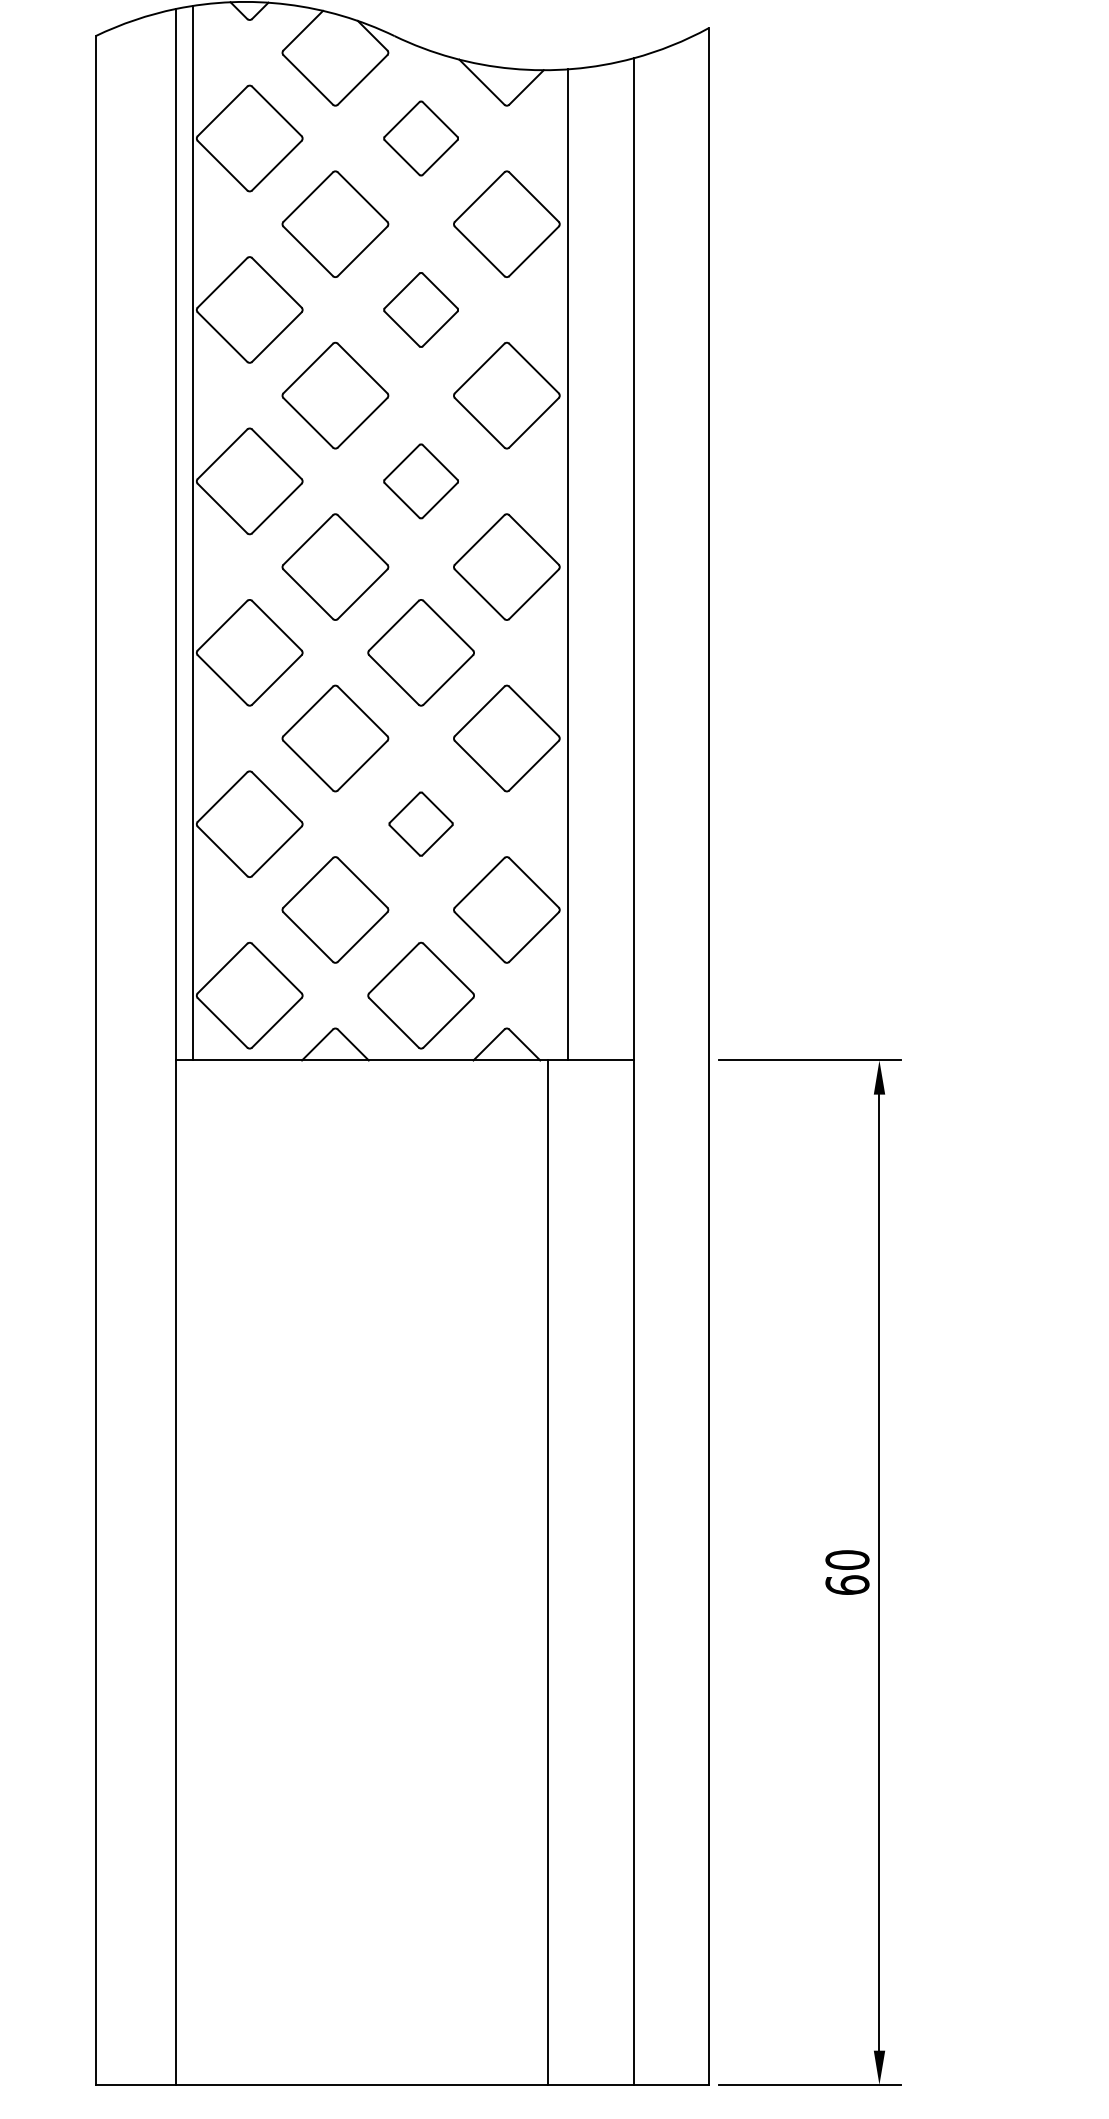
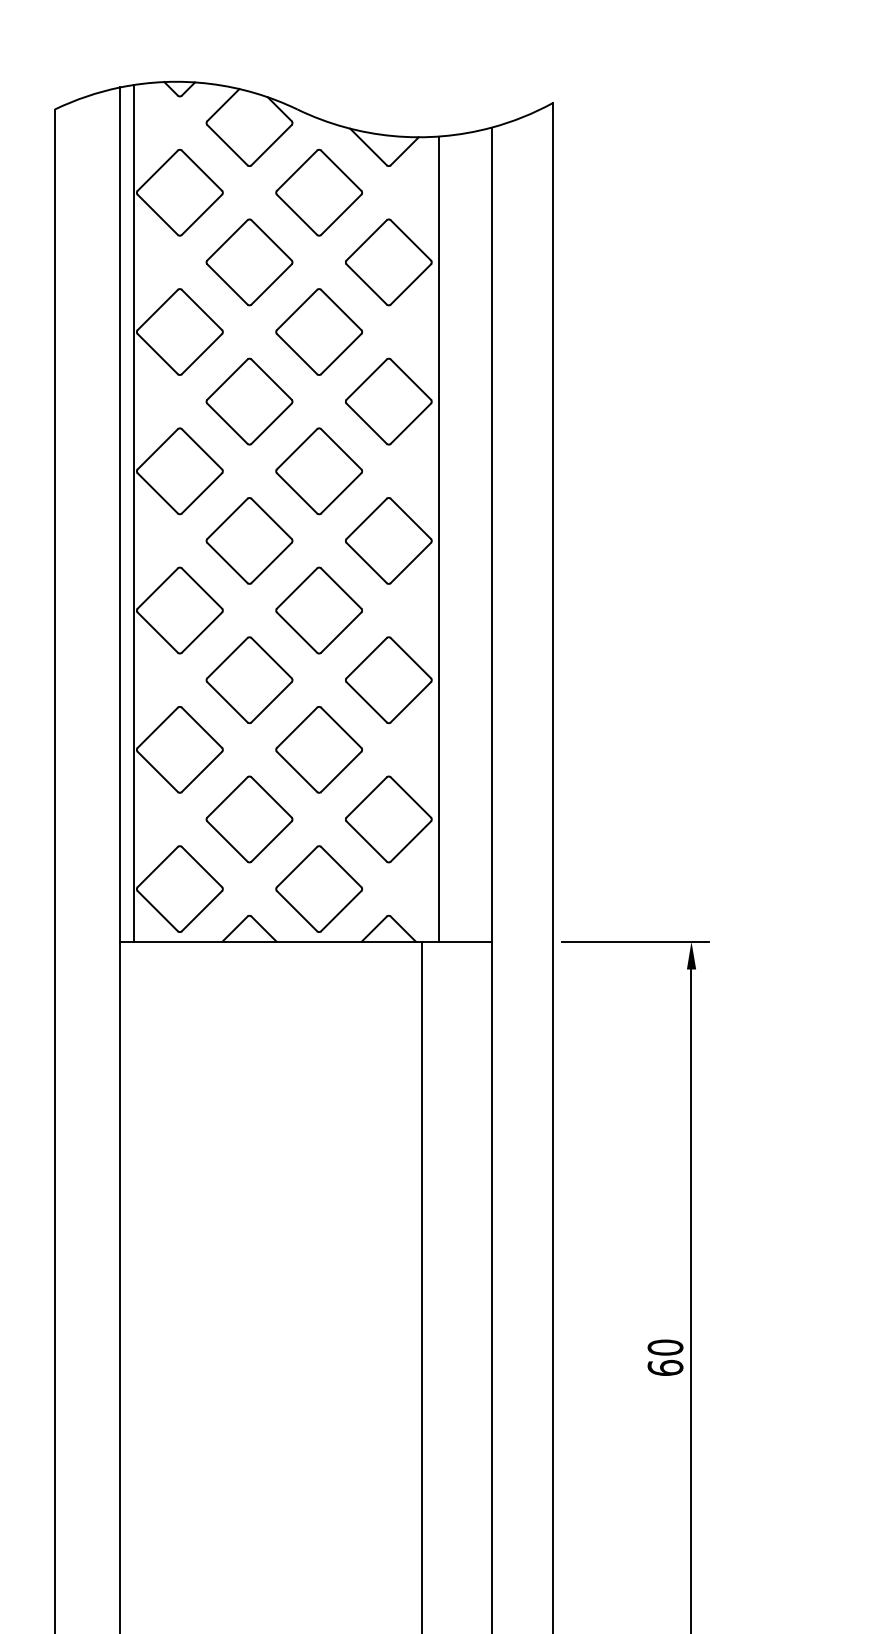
part: (420, 138) -> (318, 192), size x1.43
part: (420, 309) -> (318, 331), size x1.43
part: (420, 481) -> (318, 471), size x1.43
part: (420, 823) -> (318, 749), size x1.67

